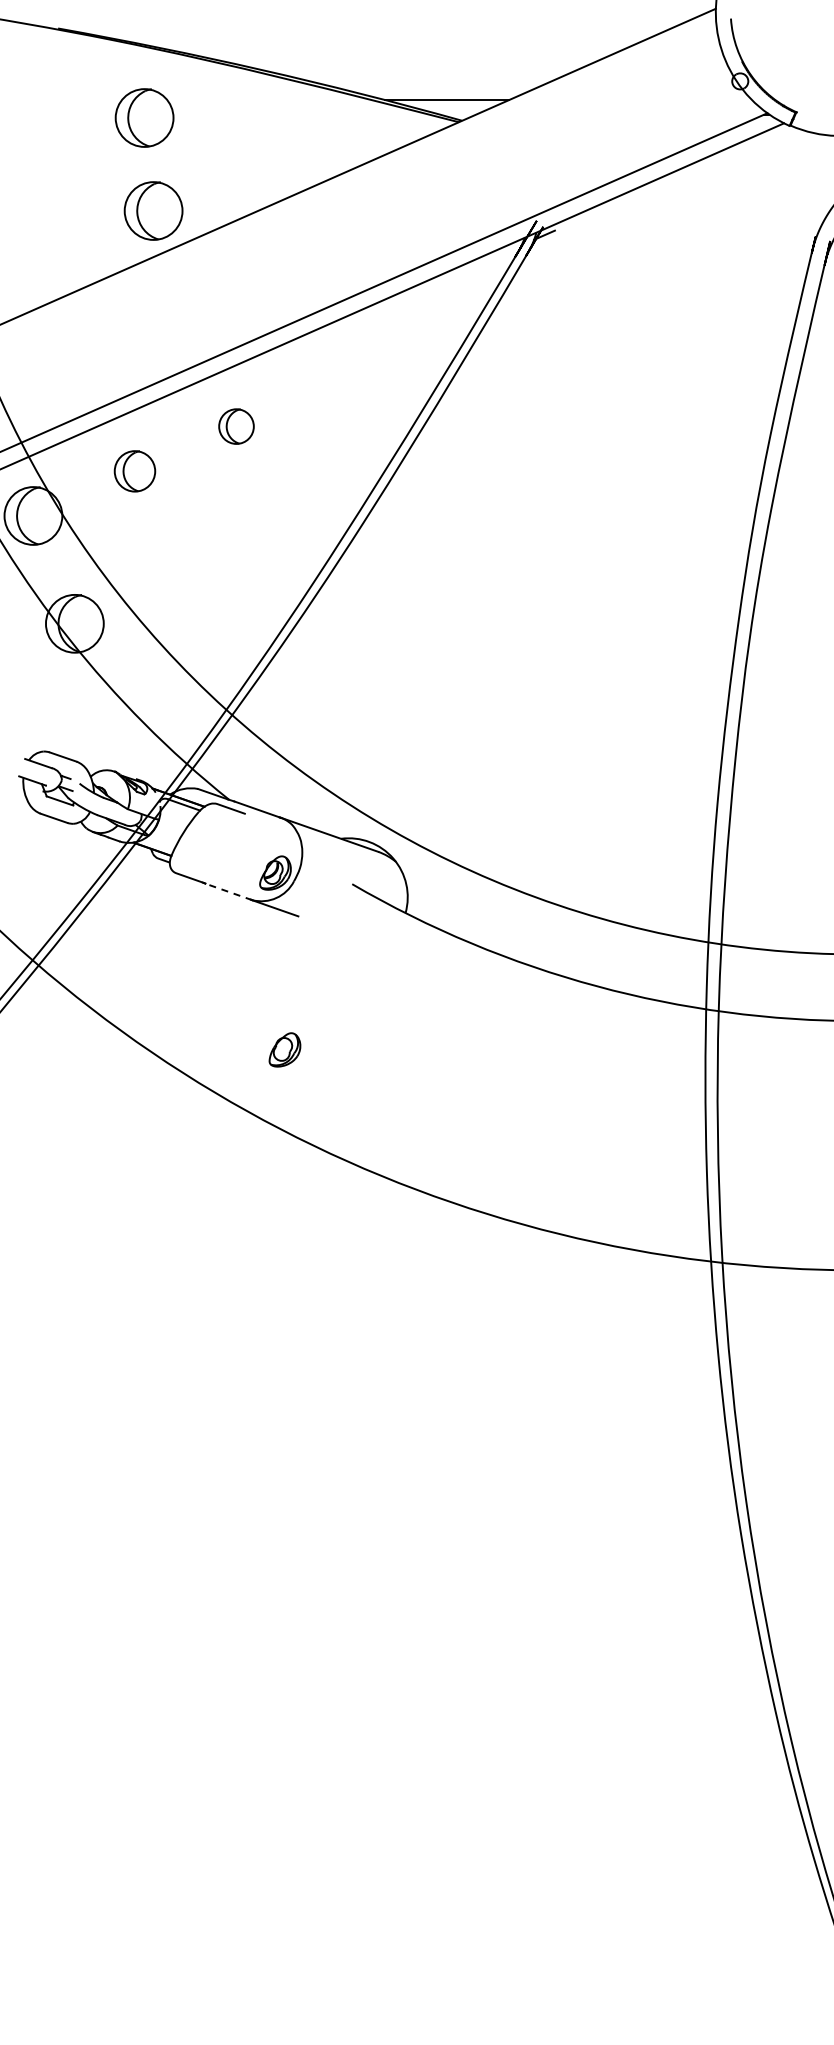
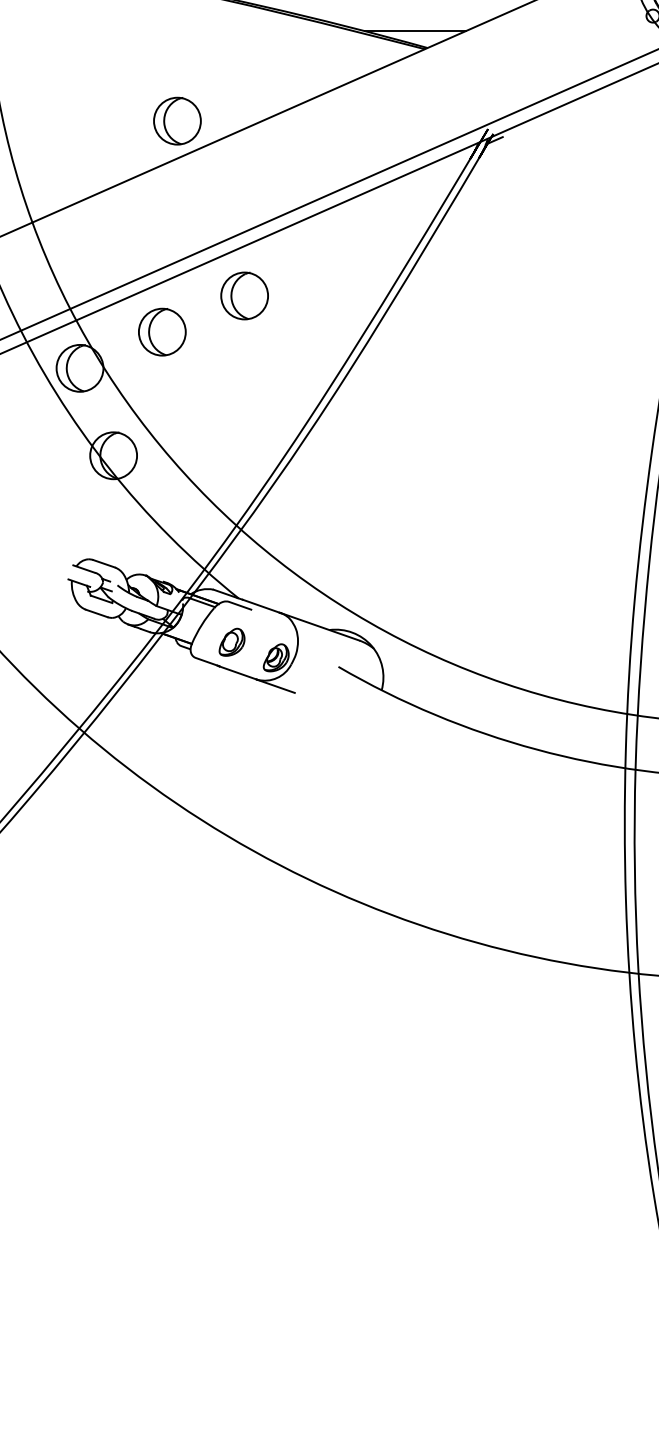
part: (144, 117) -> (170, 45), removed
part: (236, 426) -> (244, 295), size x1.67
part: (134, 471) -> (161, 332), size x1.43
line: (228, 891) -> (238, 672), dashed -> solid
part: (284, 1049) -> (231, 641), moved

